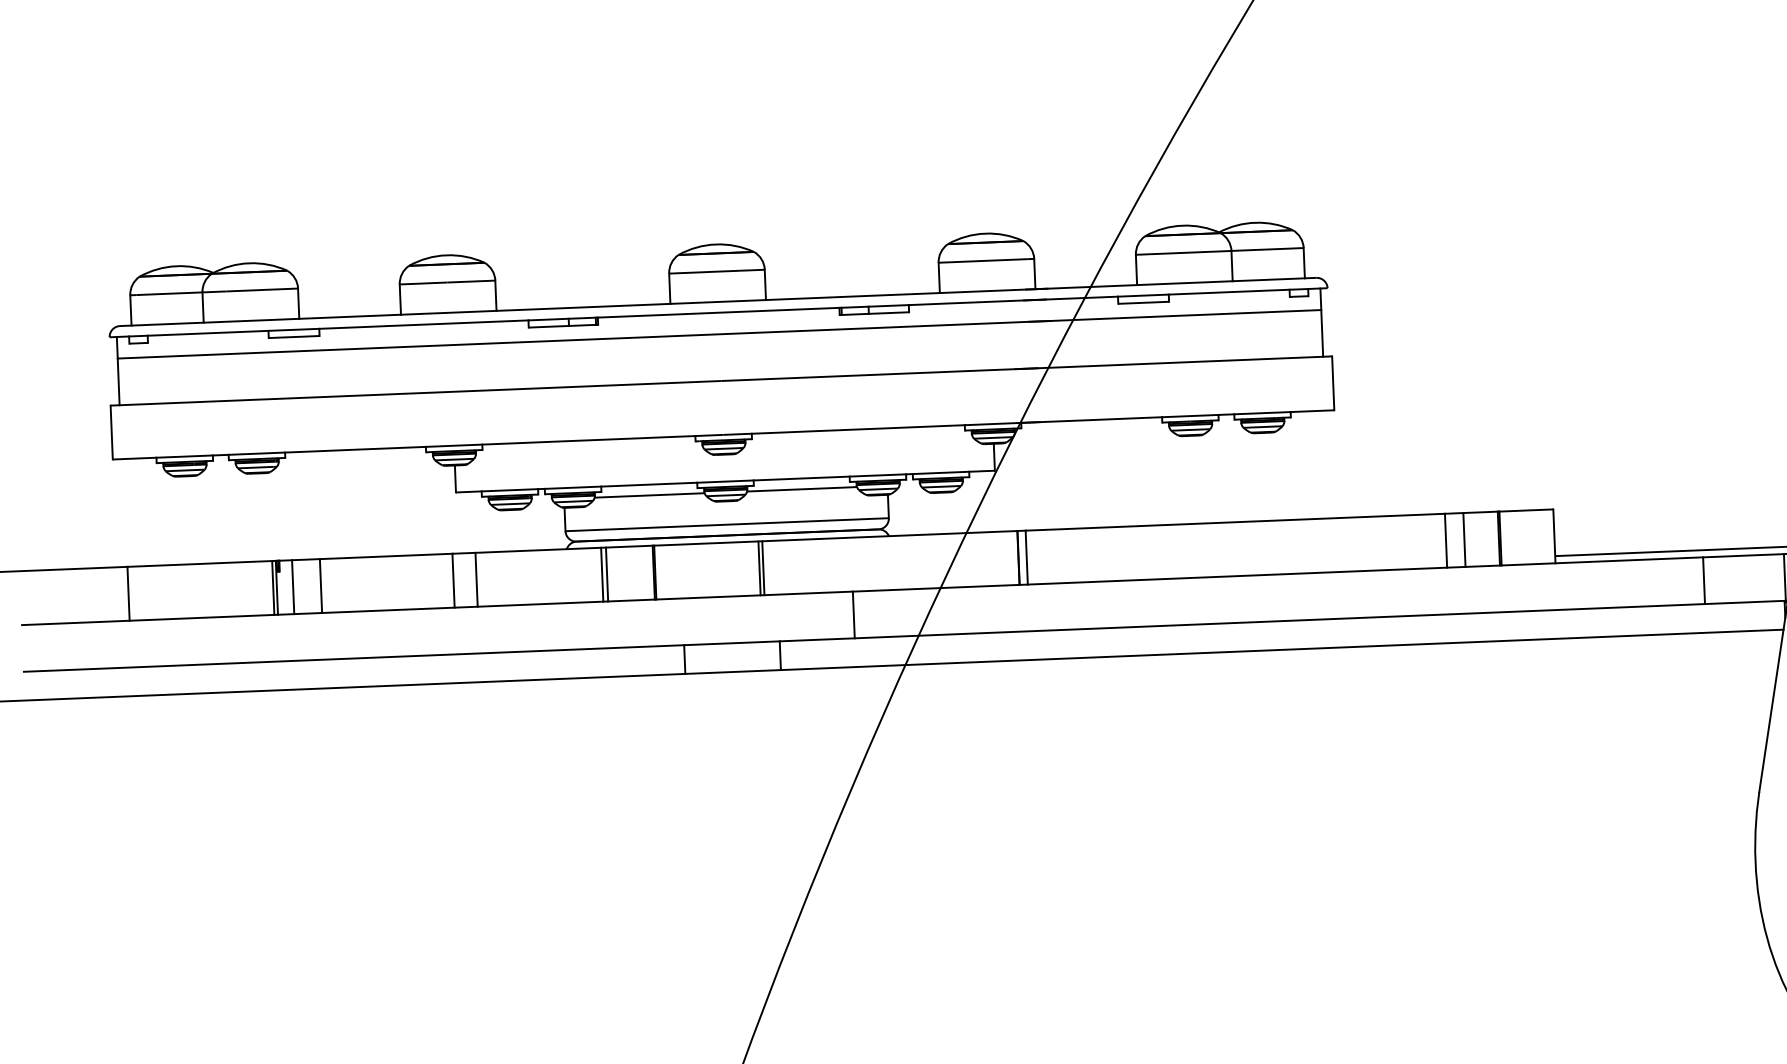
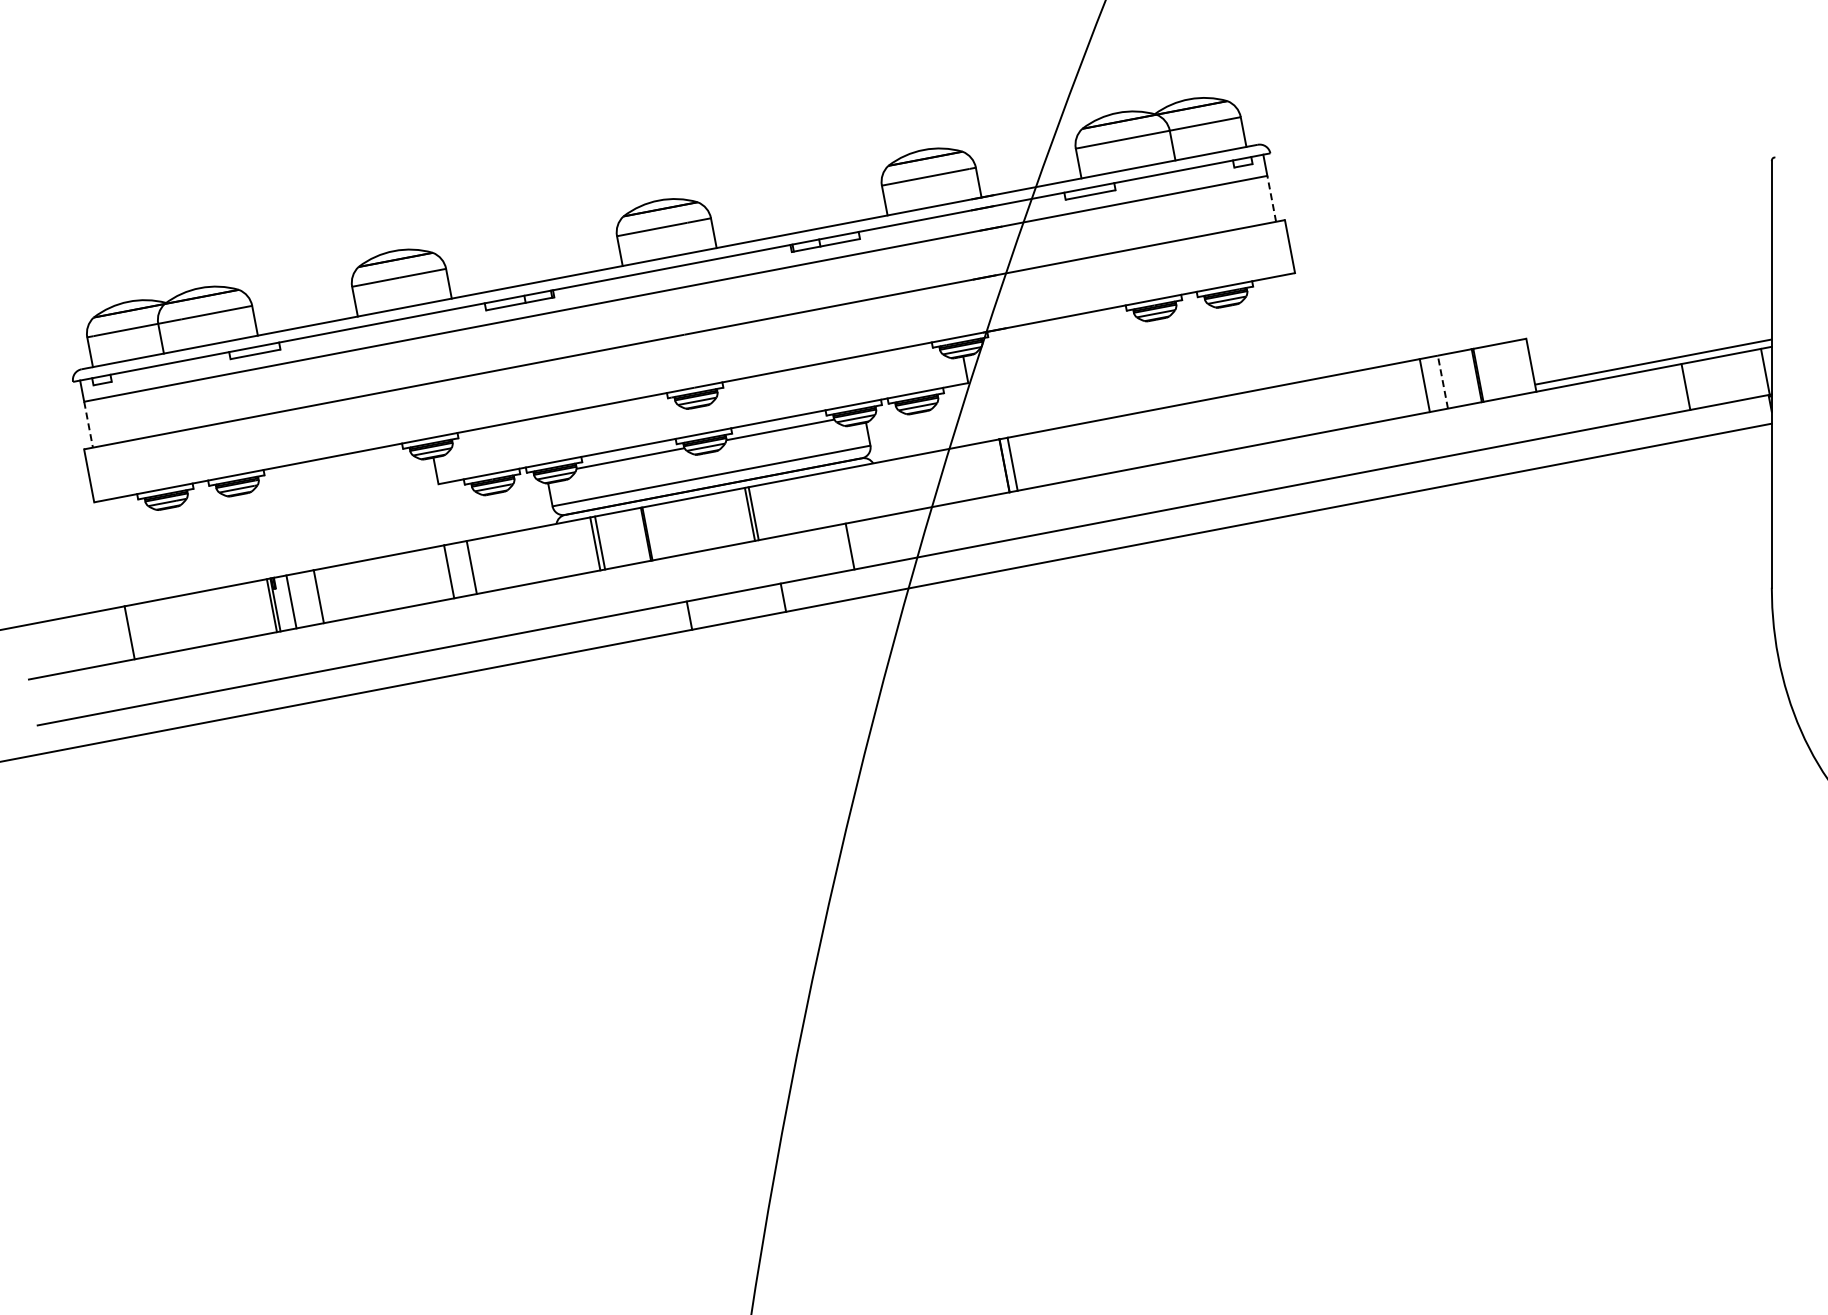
line: (1322, 333) -> (1271, 198), solid -> dashed
line: (118, 382) -> (88, 425), solid -> dashed
line: (1463, 540) -> (1442, 382), solid -> dashed

